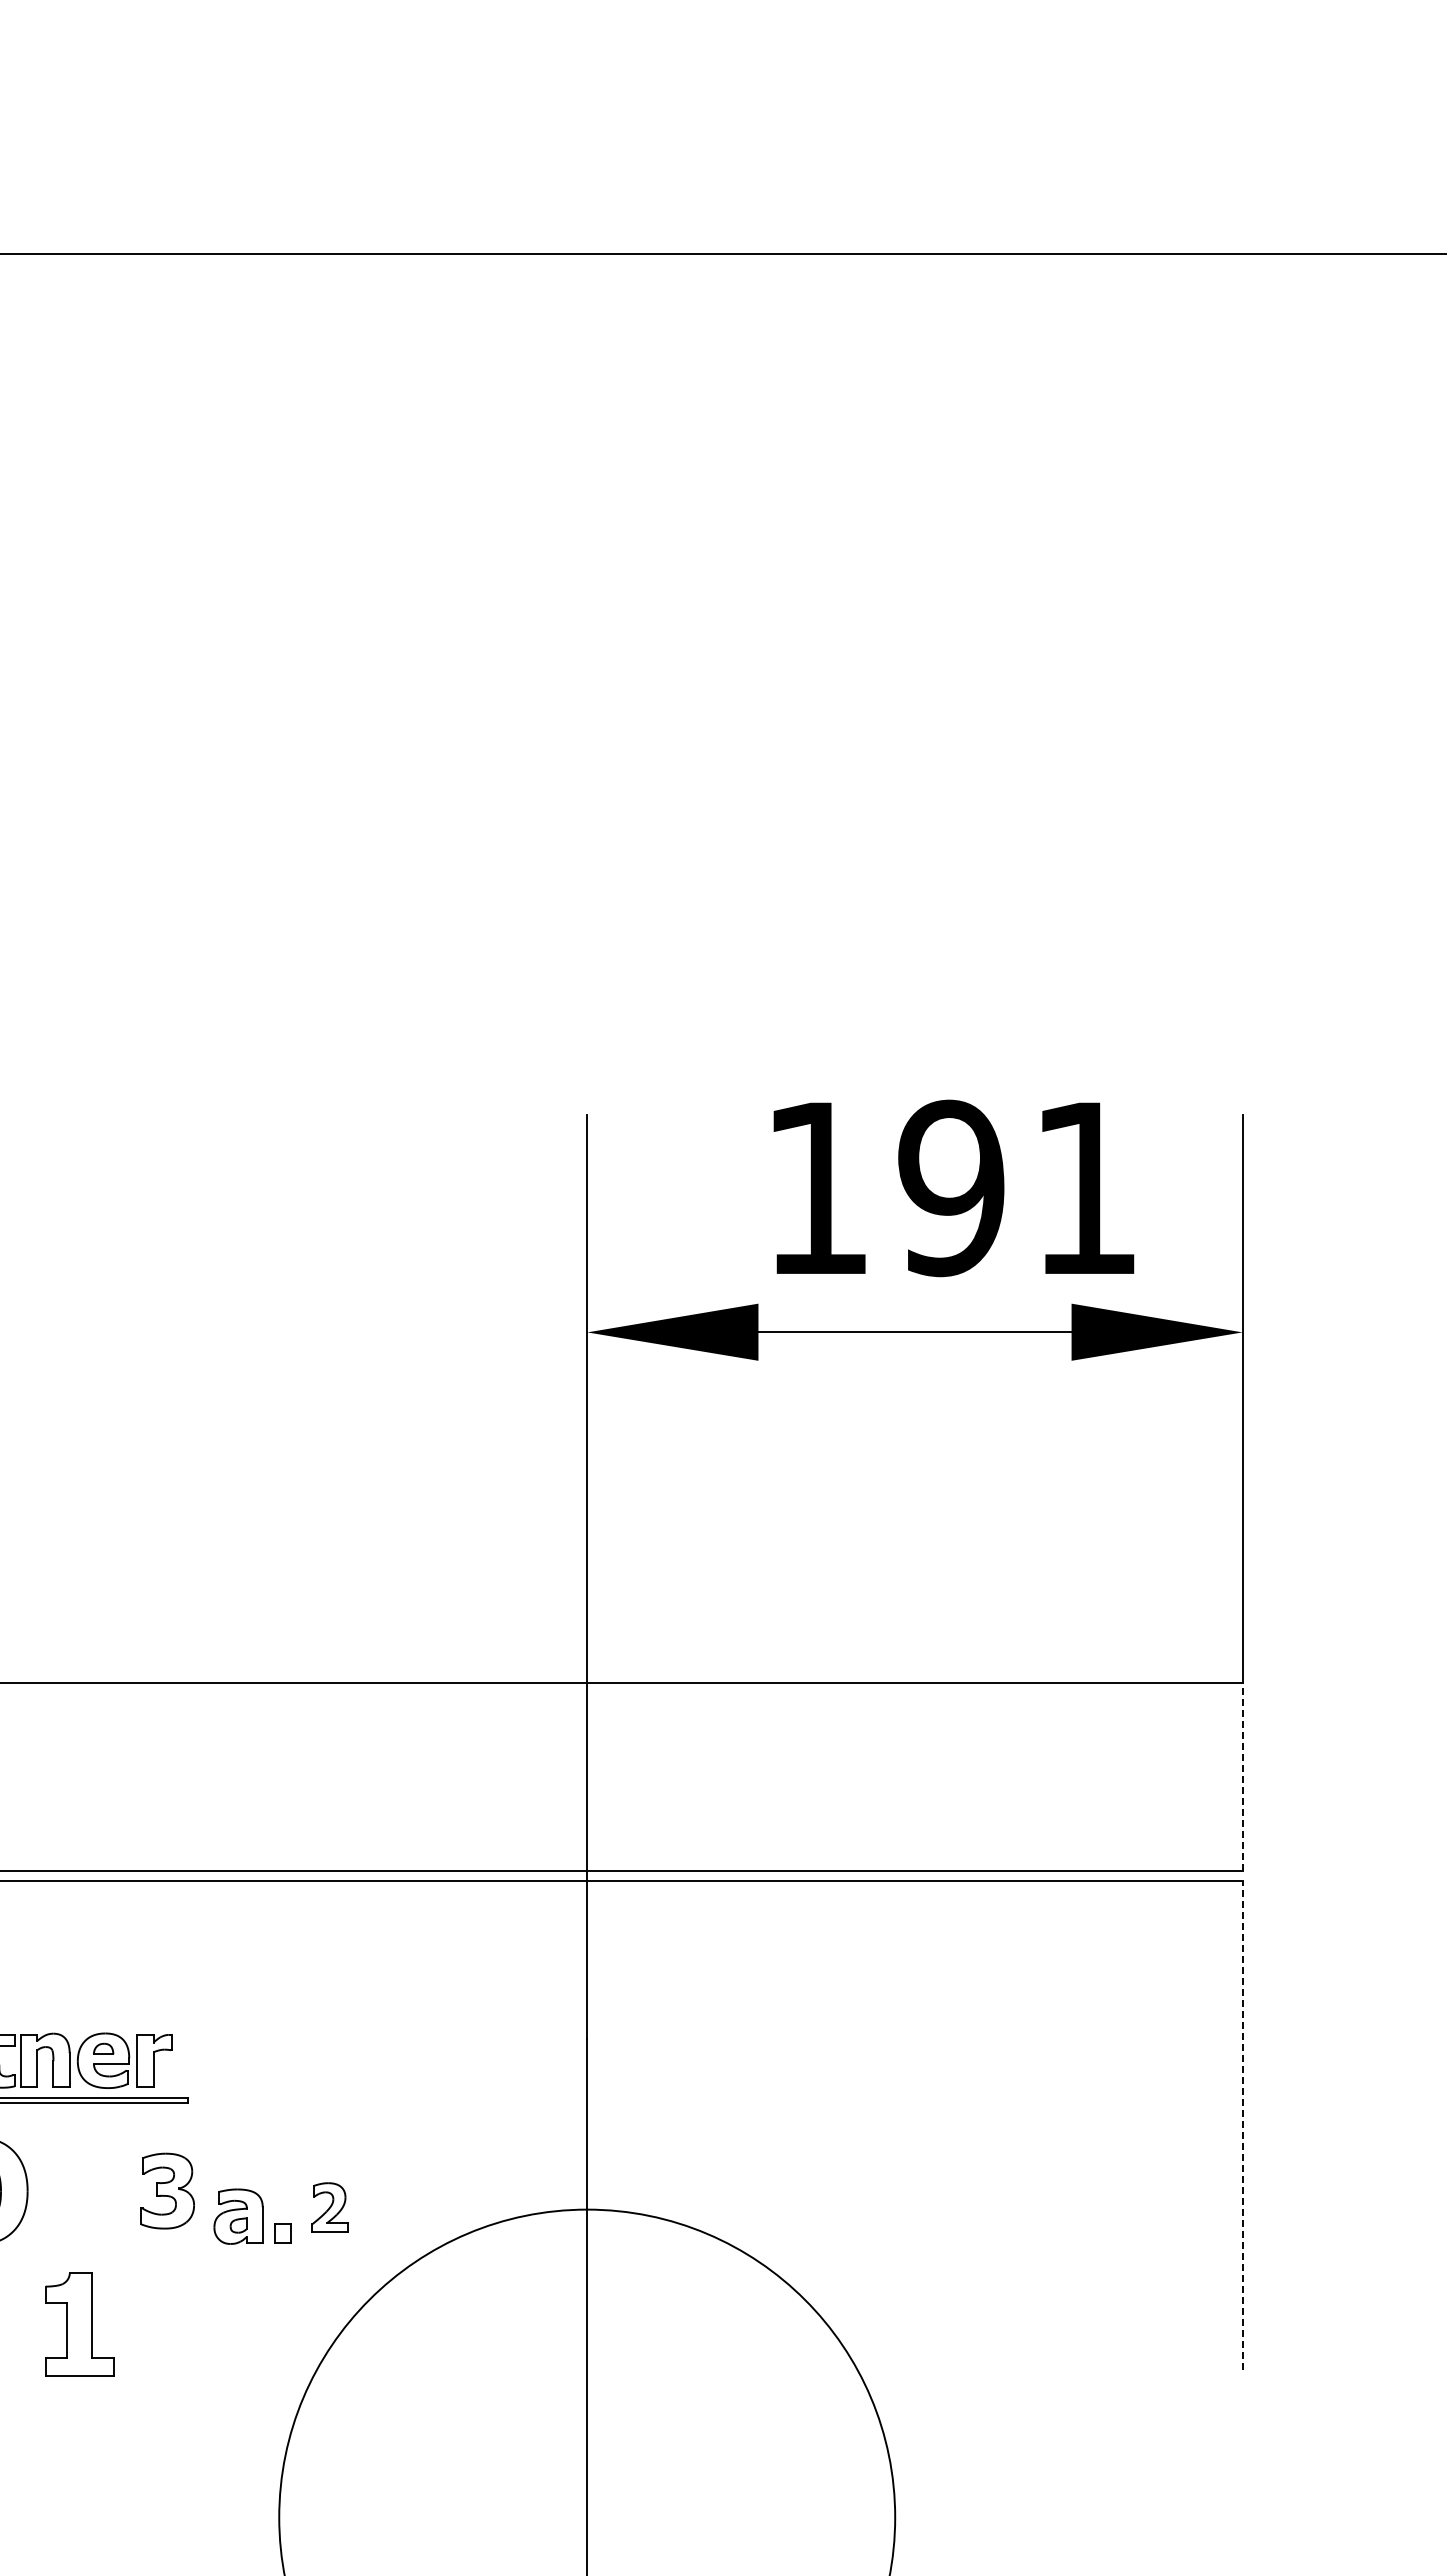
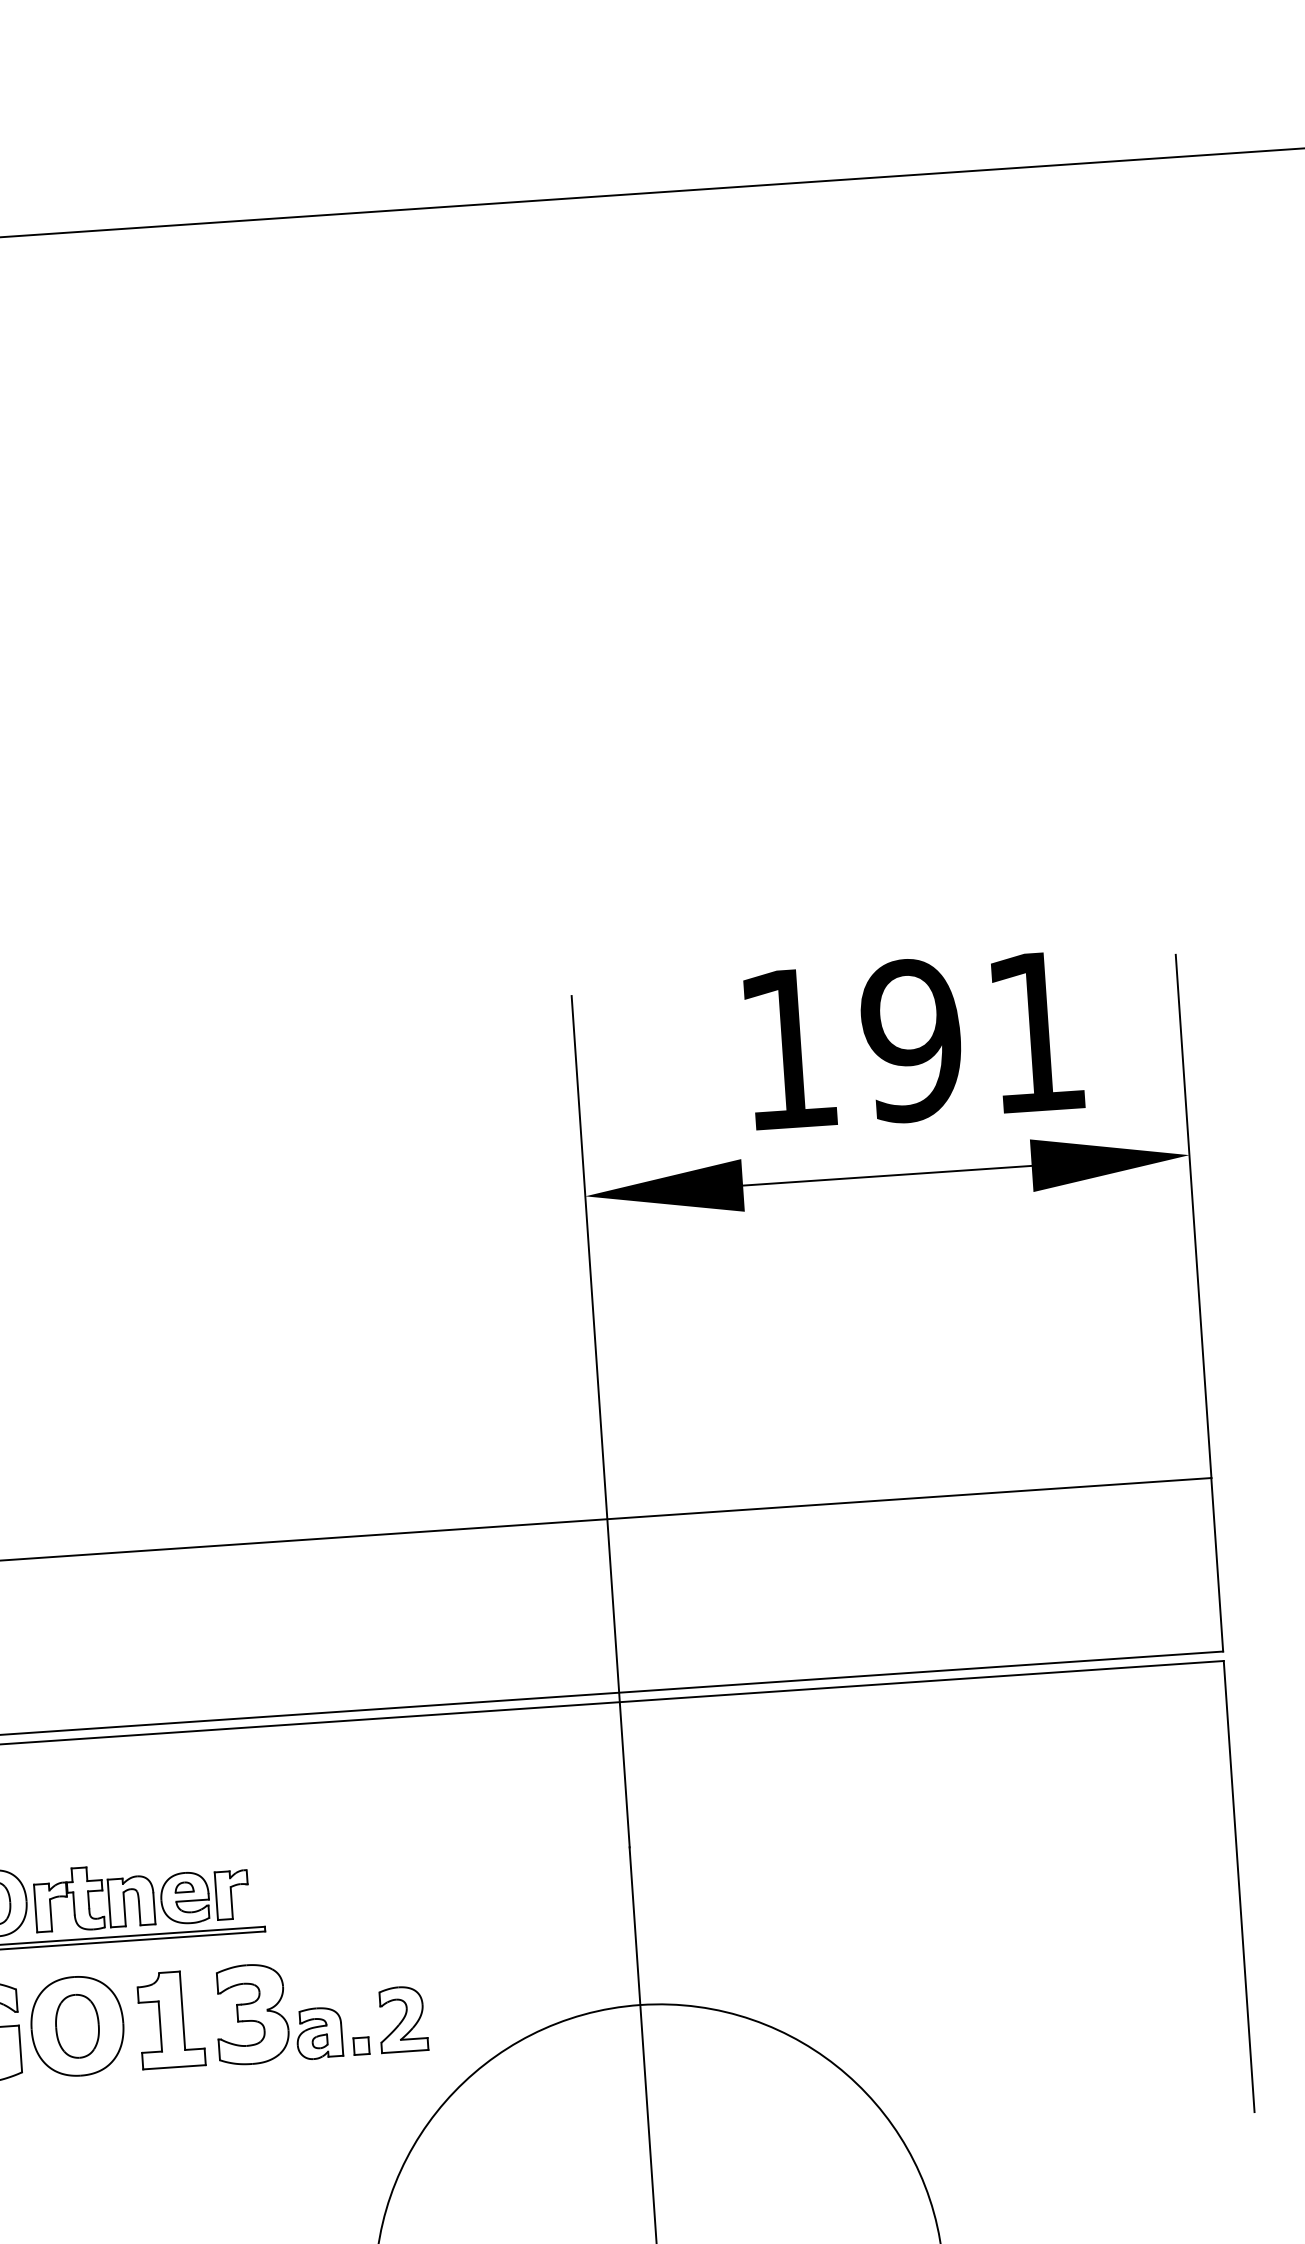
line: (1242, 1776) -> (1217, 1564), dashed -> solid
line: (1242, 2125) -> (1239, 1886), dashed -> solid
part: (167, 2190) -> (252, 2013), size x1.43
part: (329, 2207) -> (402, 2019), size x1.43
part: (79, 2324) -> (171, 2020), moved

